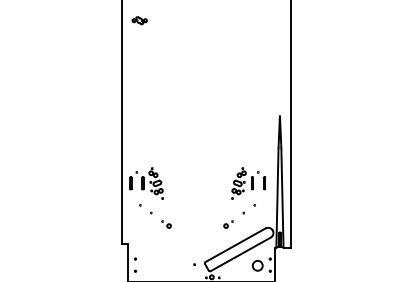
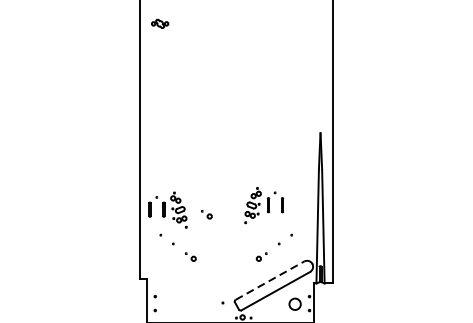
part: (248, 183) -> (263, 205), moved
part: (180, 187) -> (206, 214), added
line: (236, 244) -> (270, 279), solid -> dashed

